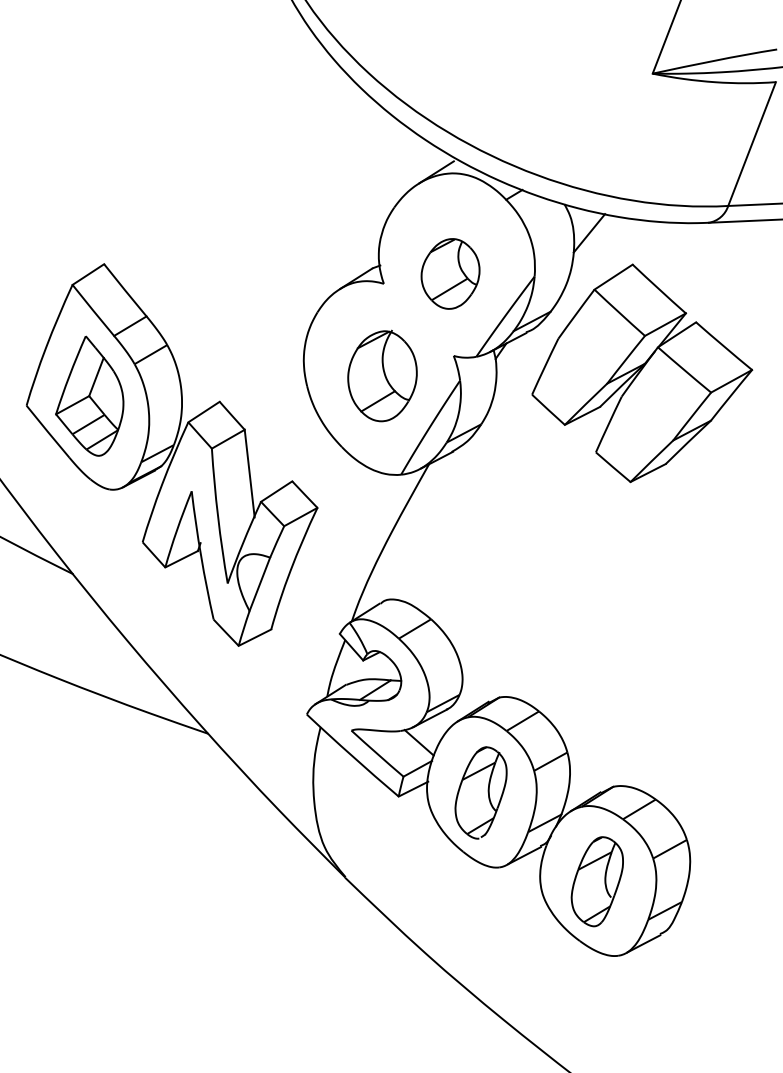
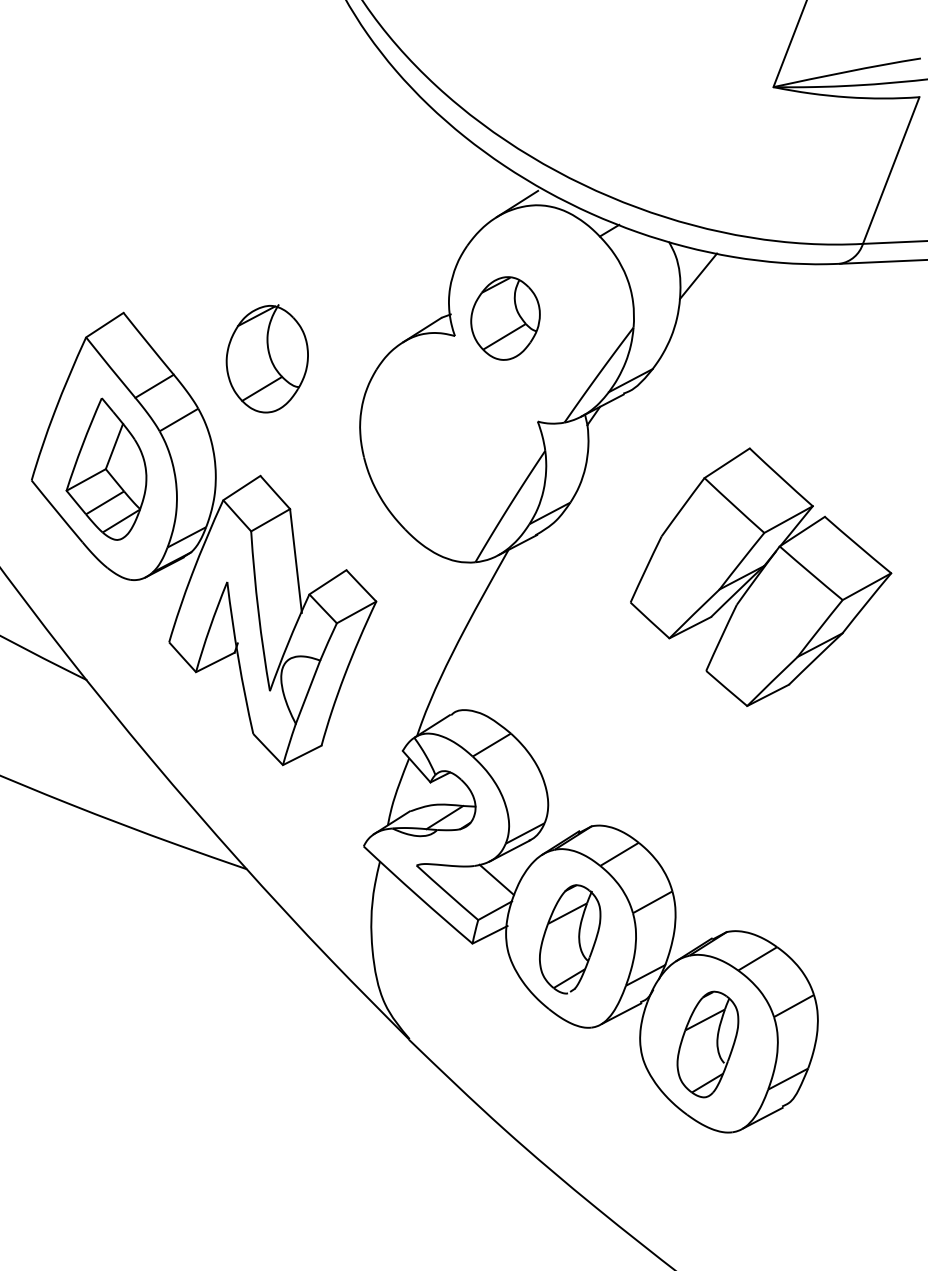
part: (450, 273) -> (505, 317), moved
part: (642, 373) -> (761, 577), moved
part: (382, 375) -> (267, 358), moved

